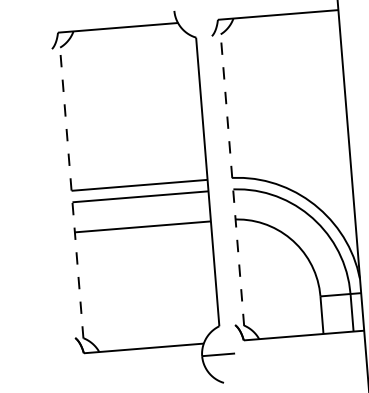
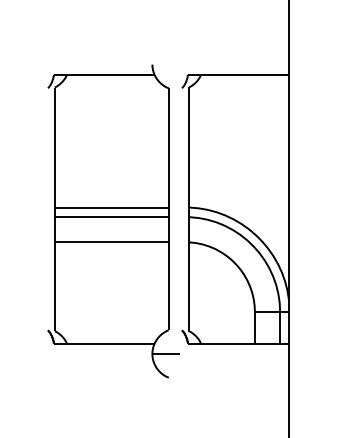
line: (232, 180) -> (189, 209), dashed -> solid
line: (71, 193) -> (54, 209), dashed -> solid

